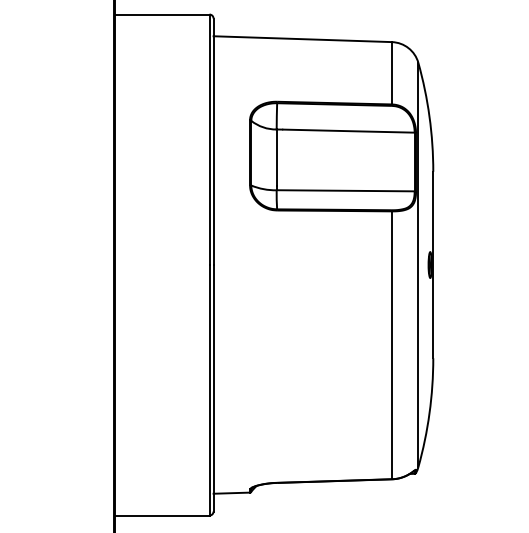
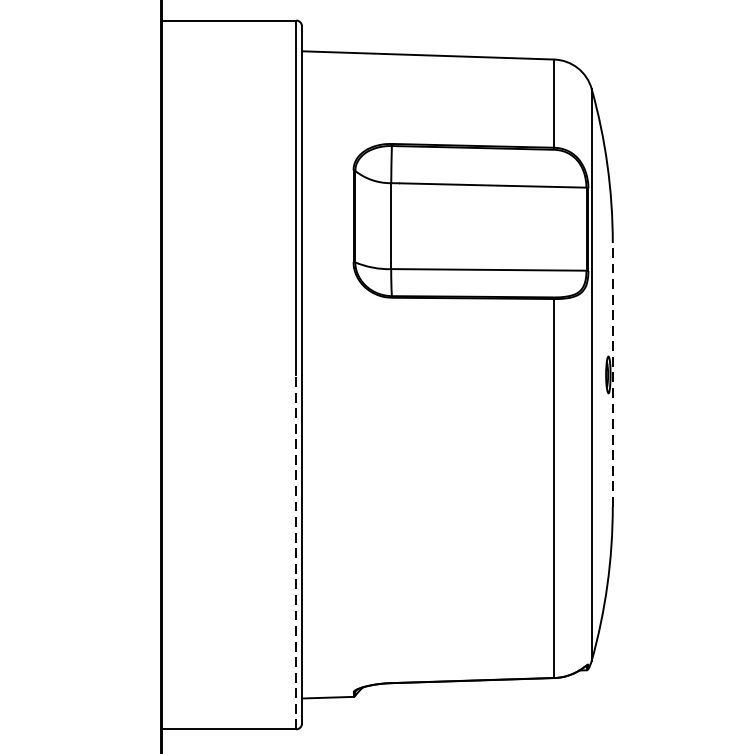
line: (433, 264) -> (613, 374), solid -> dashed
line: (209, 389) -> (296, 551), solid -> dashed

